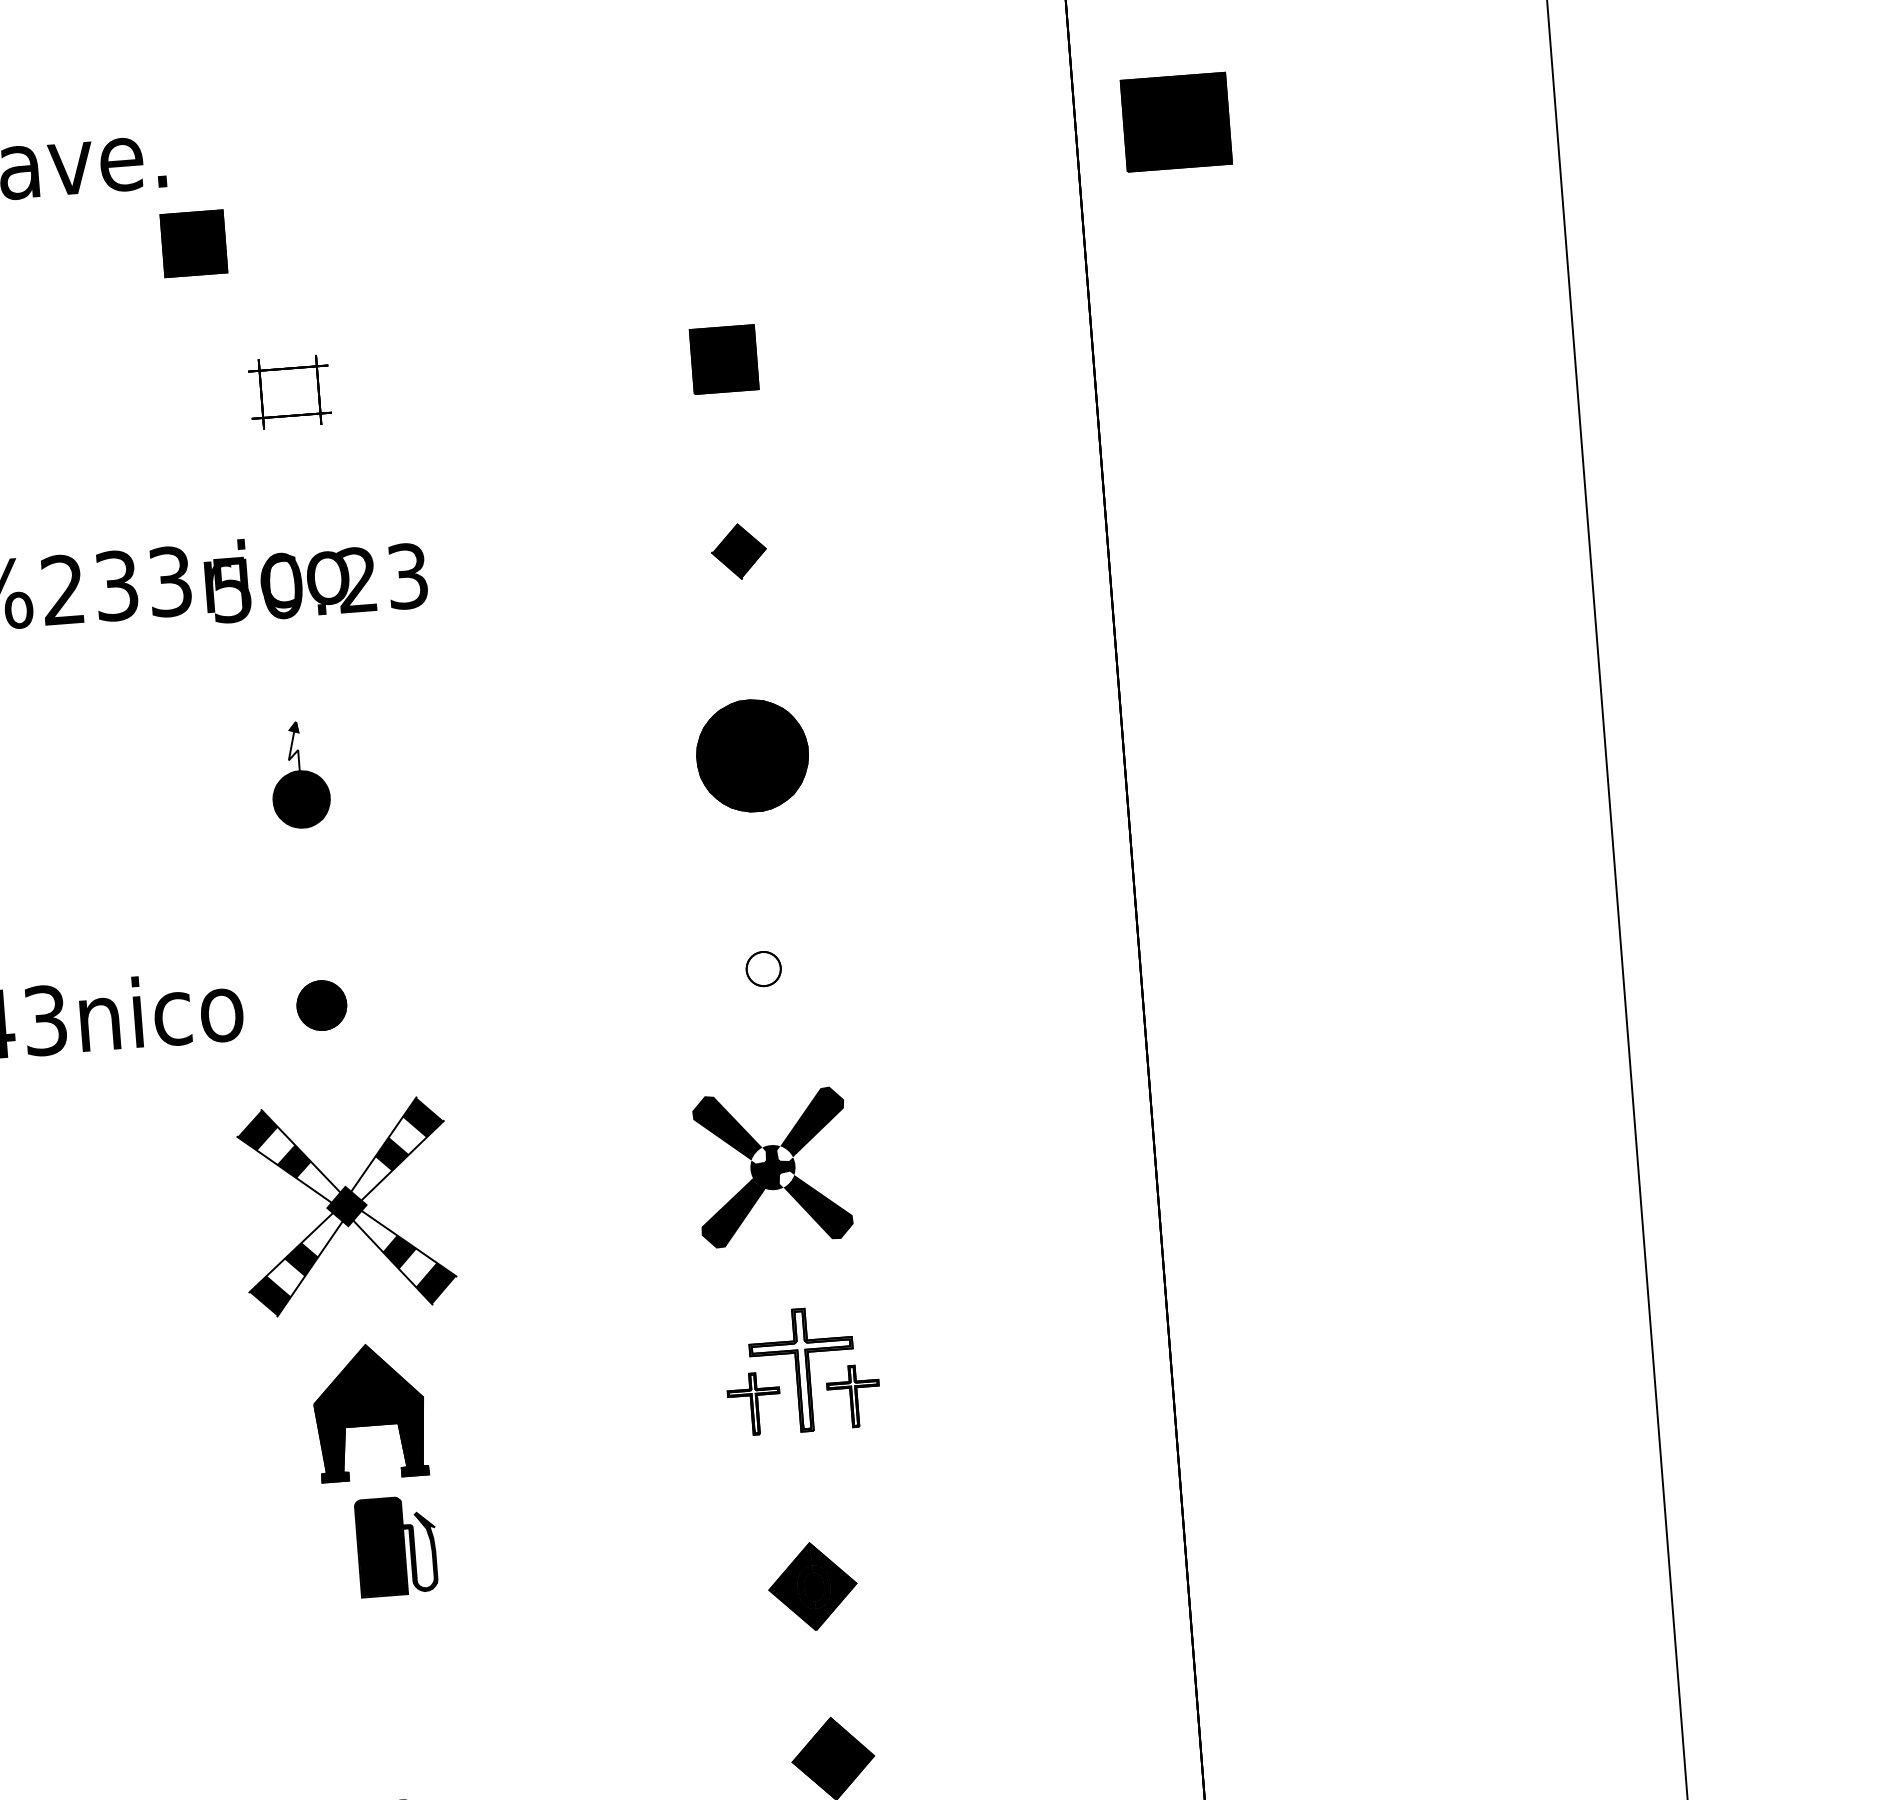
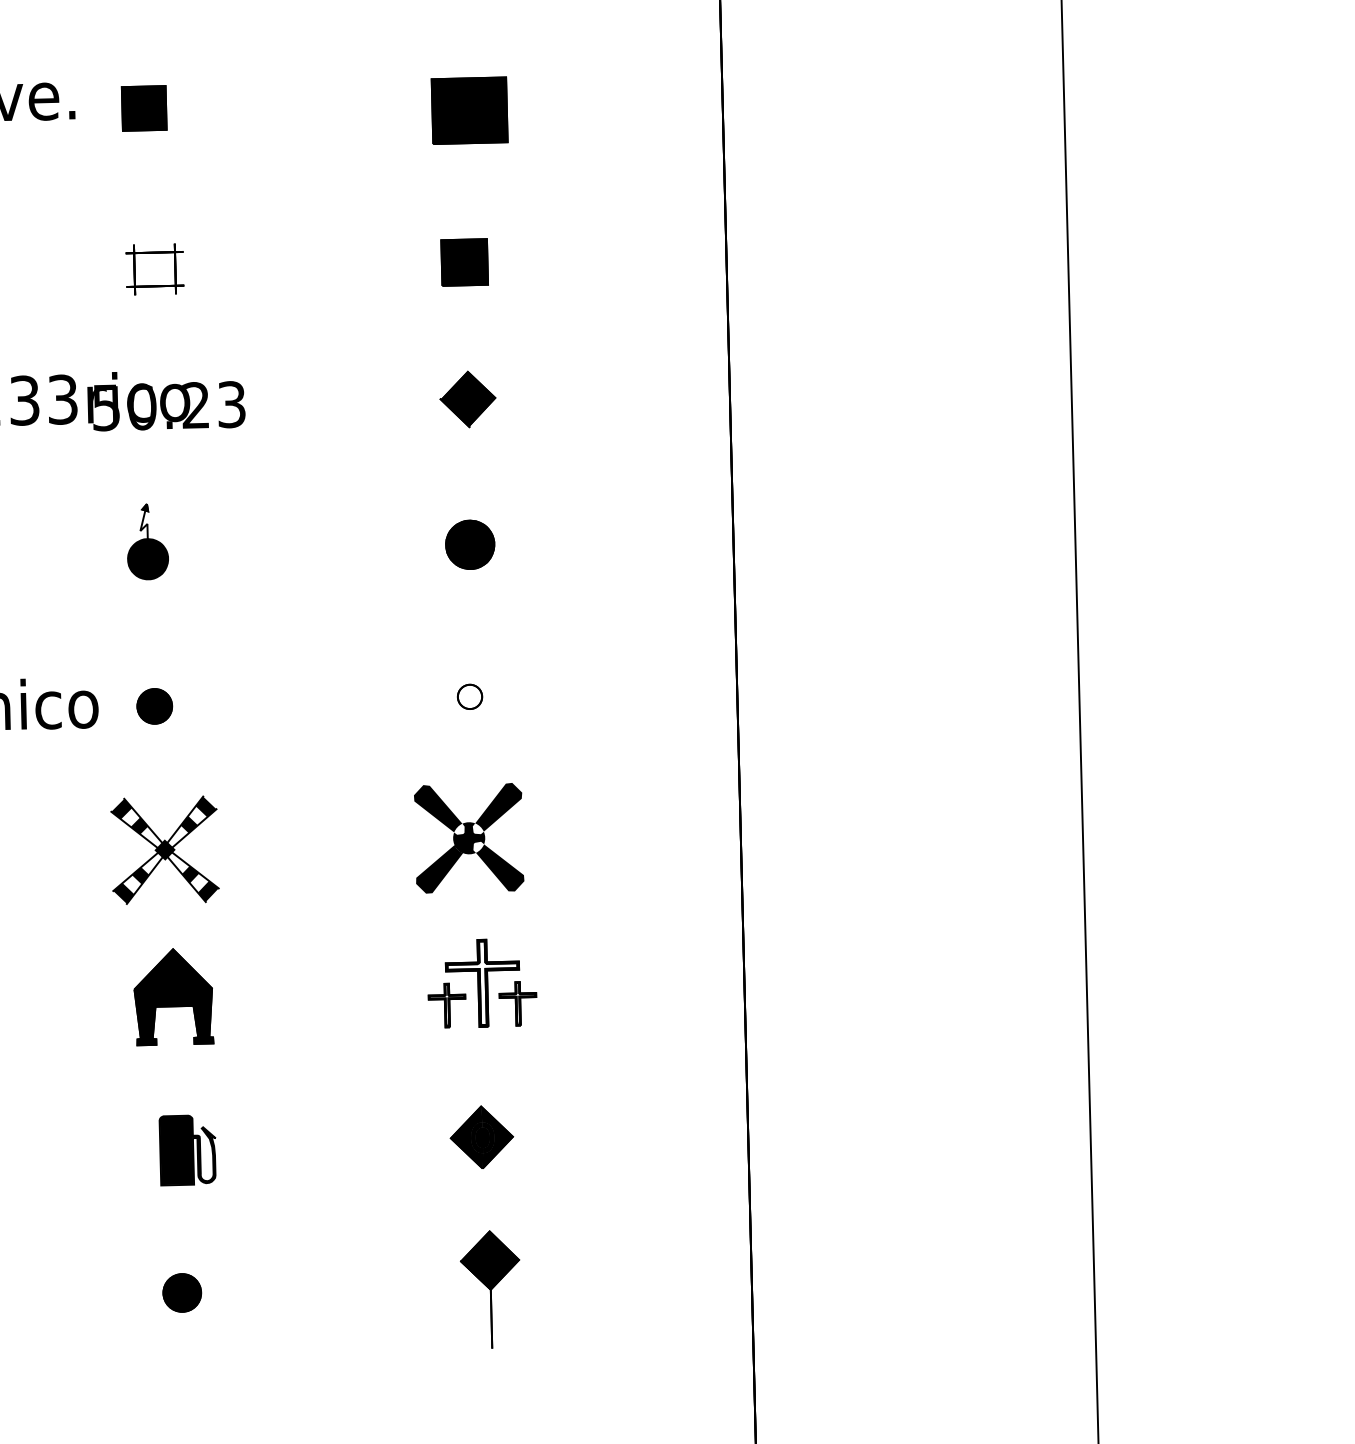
part: (1176, 121) -> (469, 110), moved
part: (192, 243) -> (143, 108), moved
part: (738, 551) -> (467, 399), size x1.43
part: (753, 755) -> (470, 544), size x0.62
part: (346, 1205) -> (164, 849), size x0.71
part: (396, 1546) -> (187, 1150), moved

